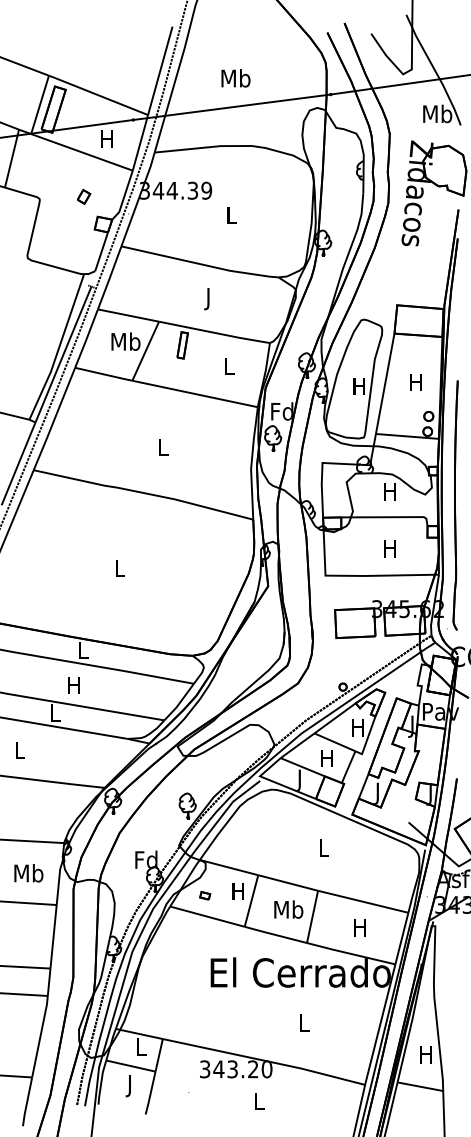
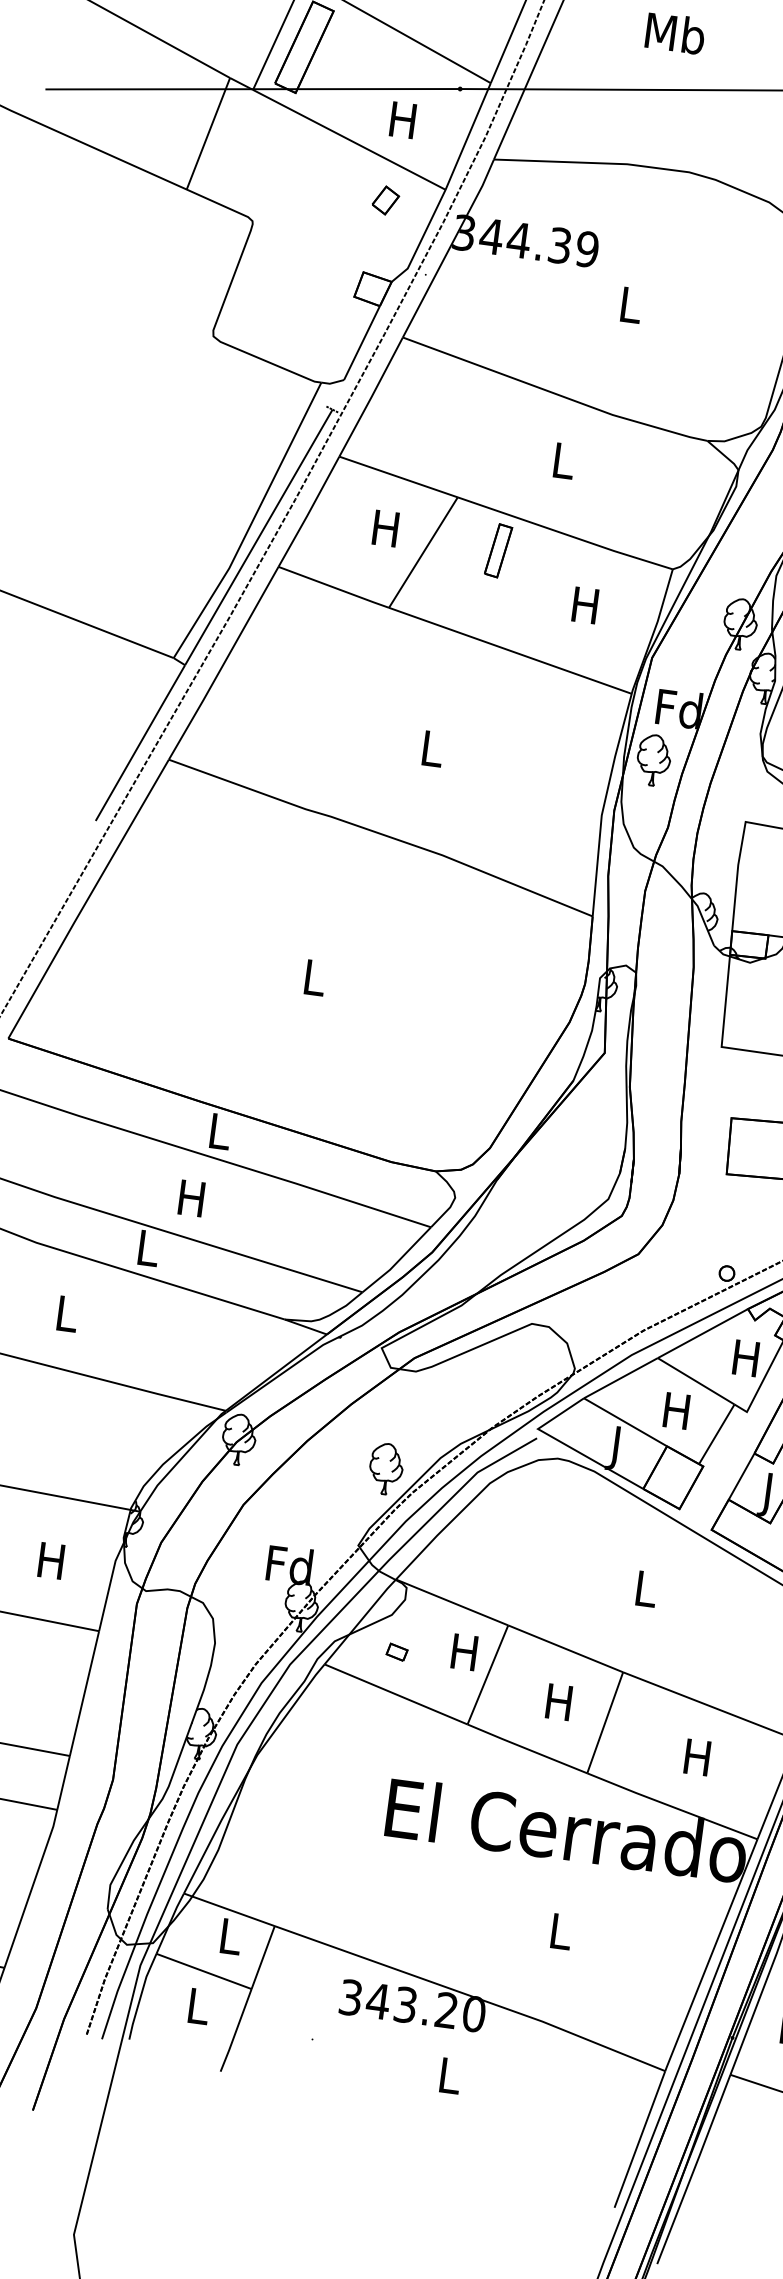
part: (84, 196) -> (386, 199), moved
text: (208, 299) -> (562, 466), J -> L
text: (125, 341) -> (385, 527), Mb -> H
text: (228, 366) -> (584, 604), L -> H
text: (28, 873) -> (51, 1560), Mb -> H
text: (288, 909) -> (559, 1701), Mb -> H
text: (130, 1086) -> (197, 2011), J -> L

